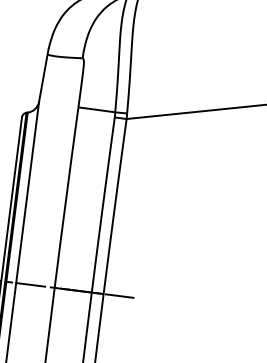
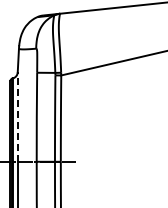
line: (27, 193) -> (17, 117), solid -> dashed

